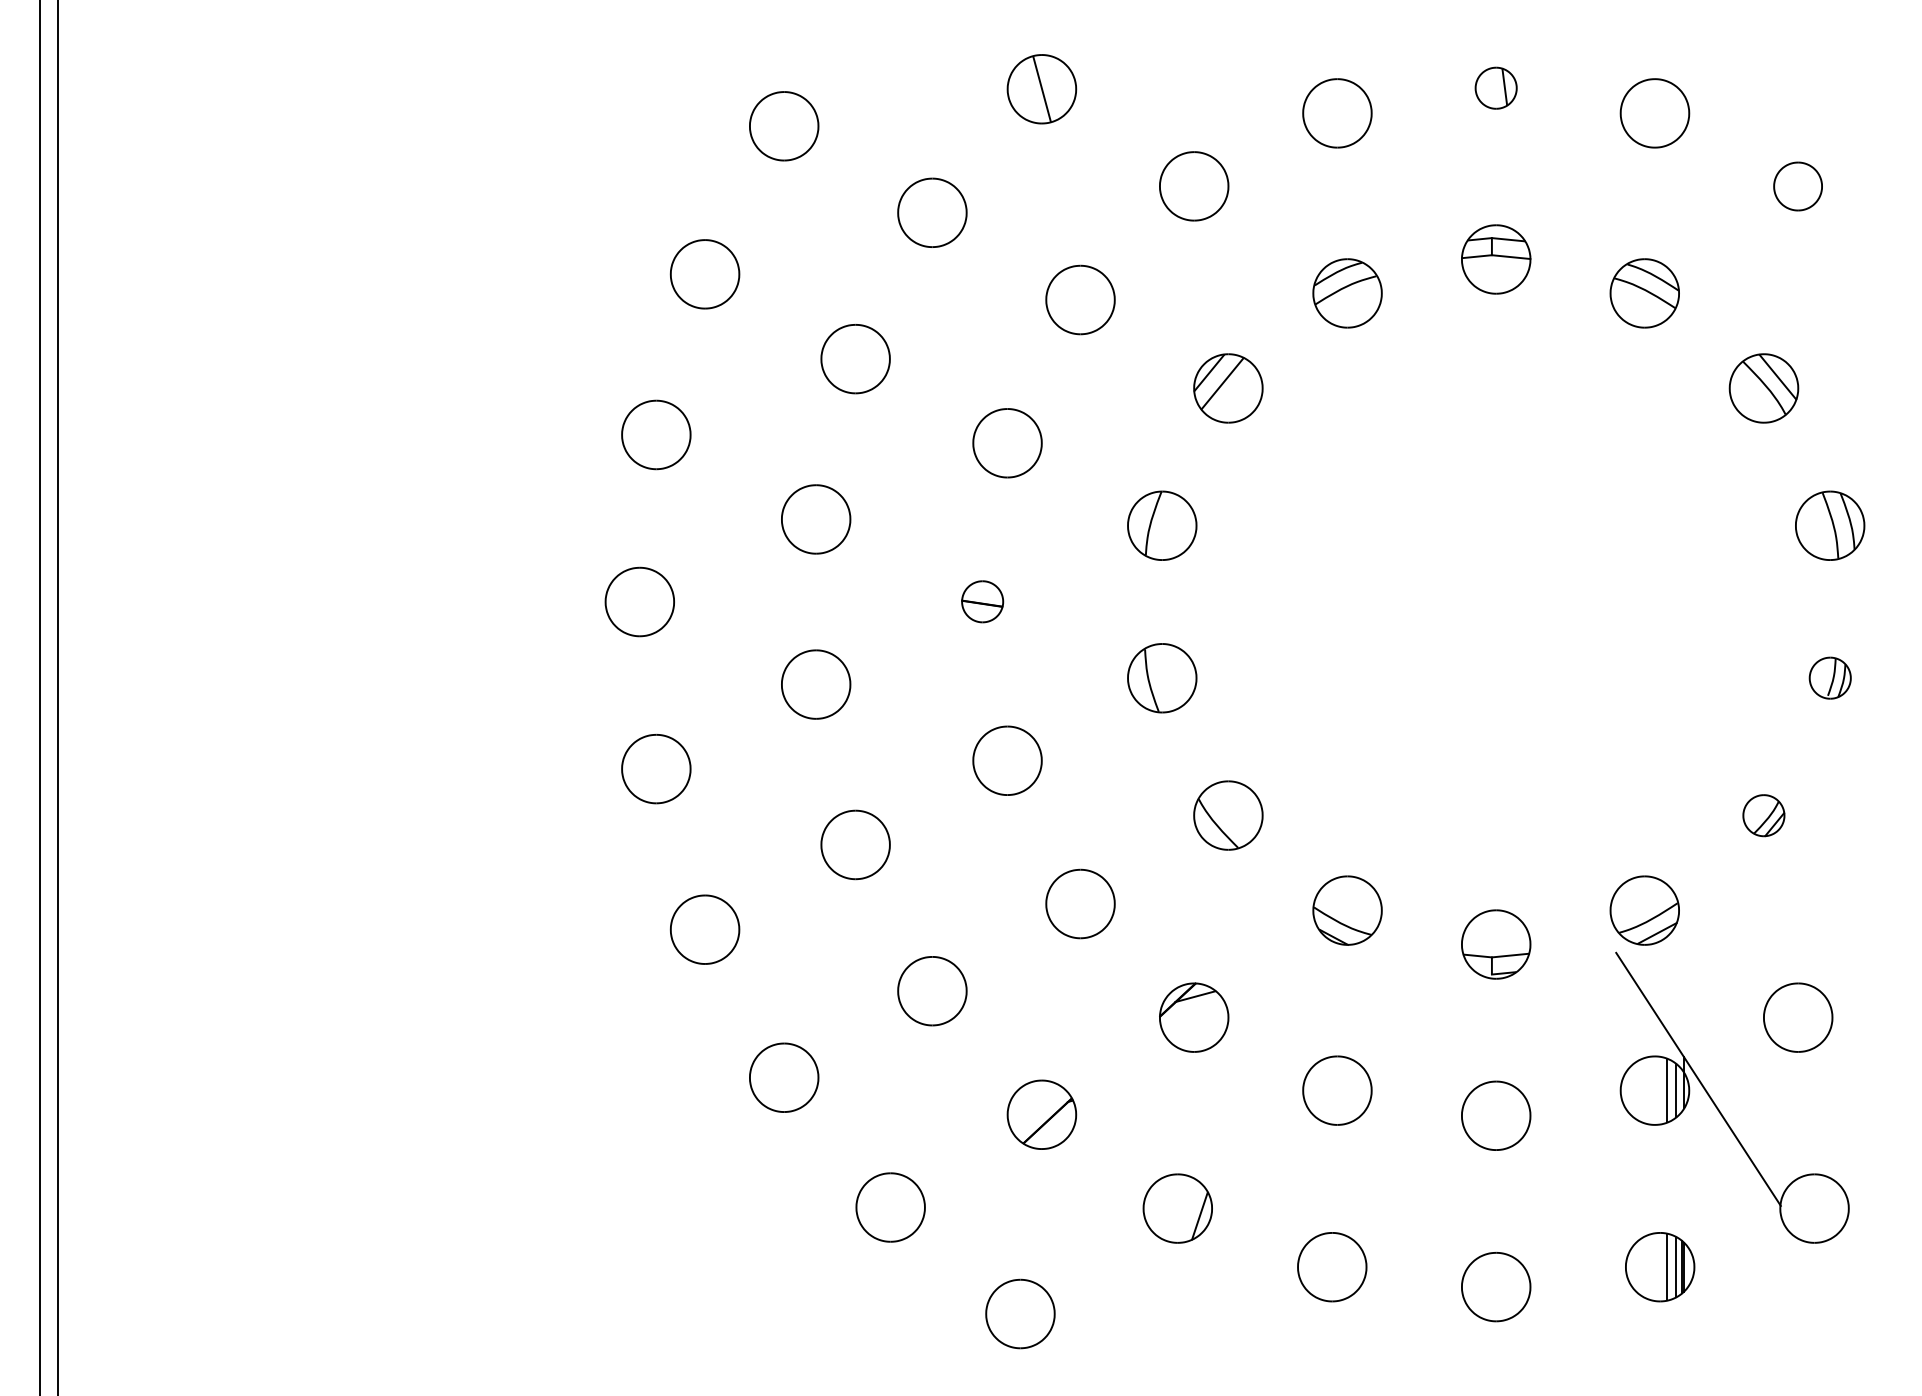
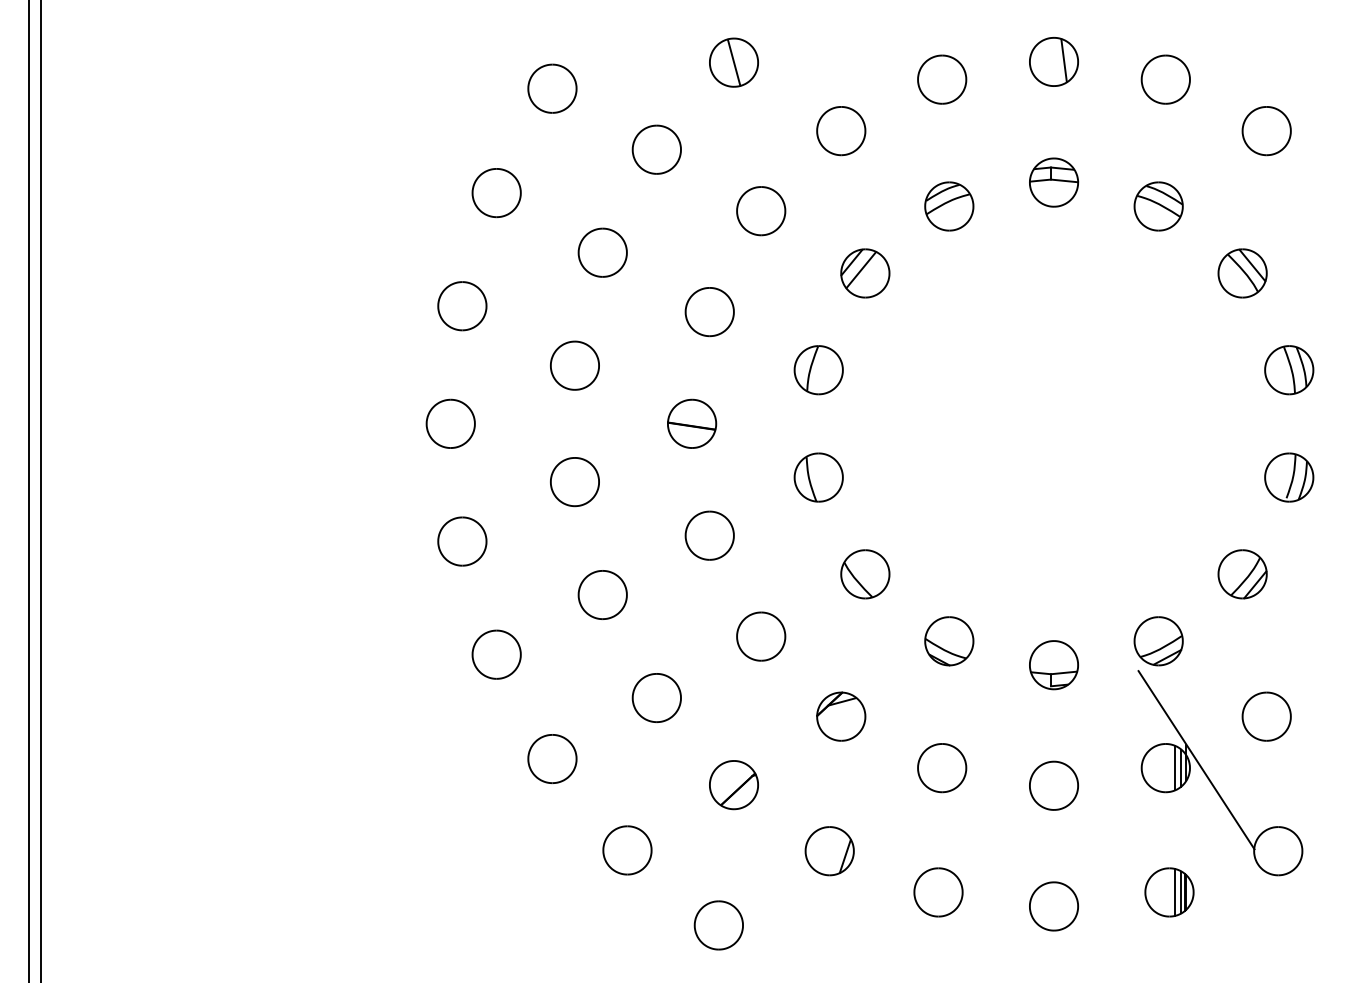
part: (1495, 87) -> (1053, 61), size x1.67
part: (1797, 186) -> (1266, 131), size x1.43
part: (983, 601) -> (692, 423), size x1.67
part: (1830, 678) -> (1289, 477), size x1.67
part: (1763, 815) -> (1242, 574), size x1.67

